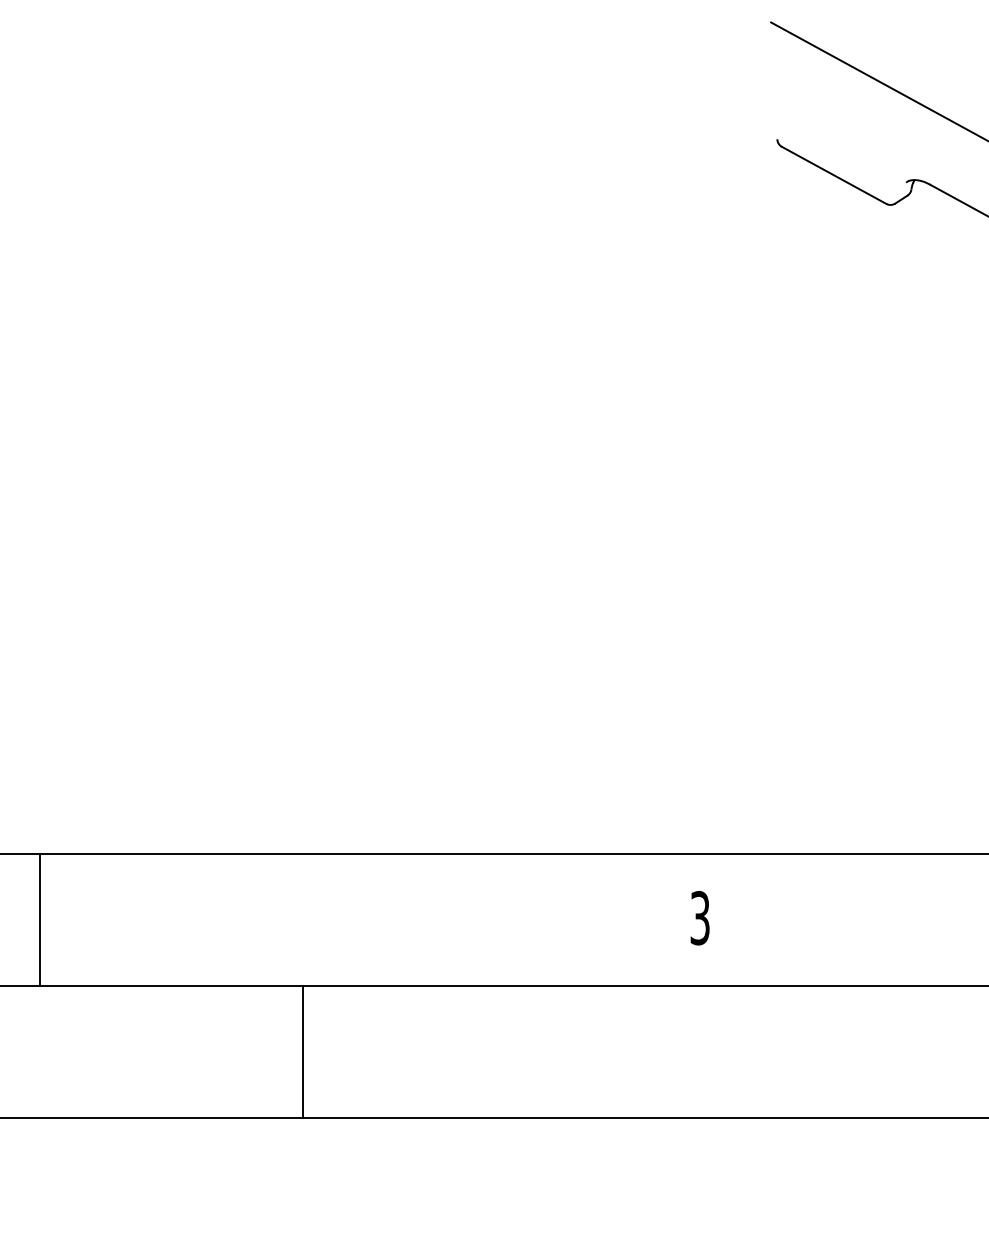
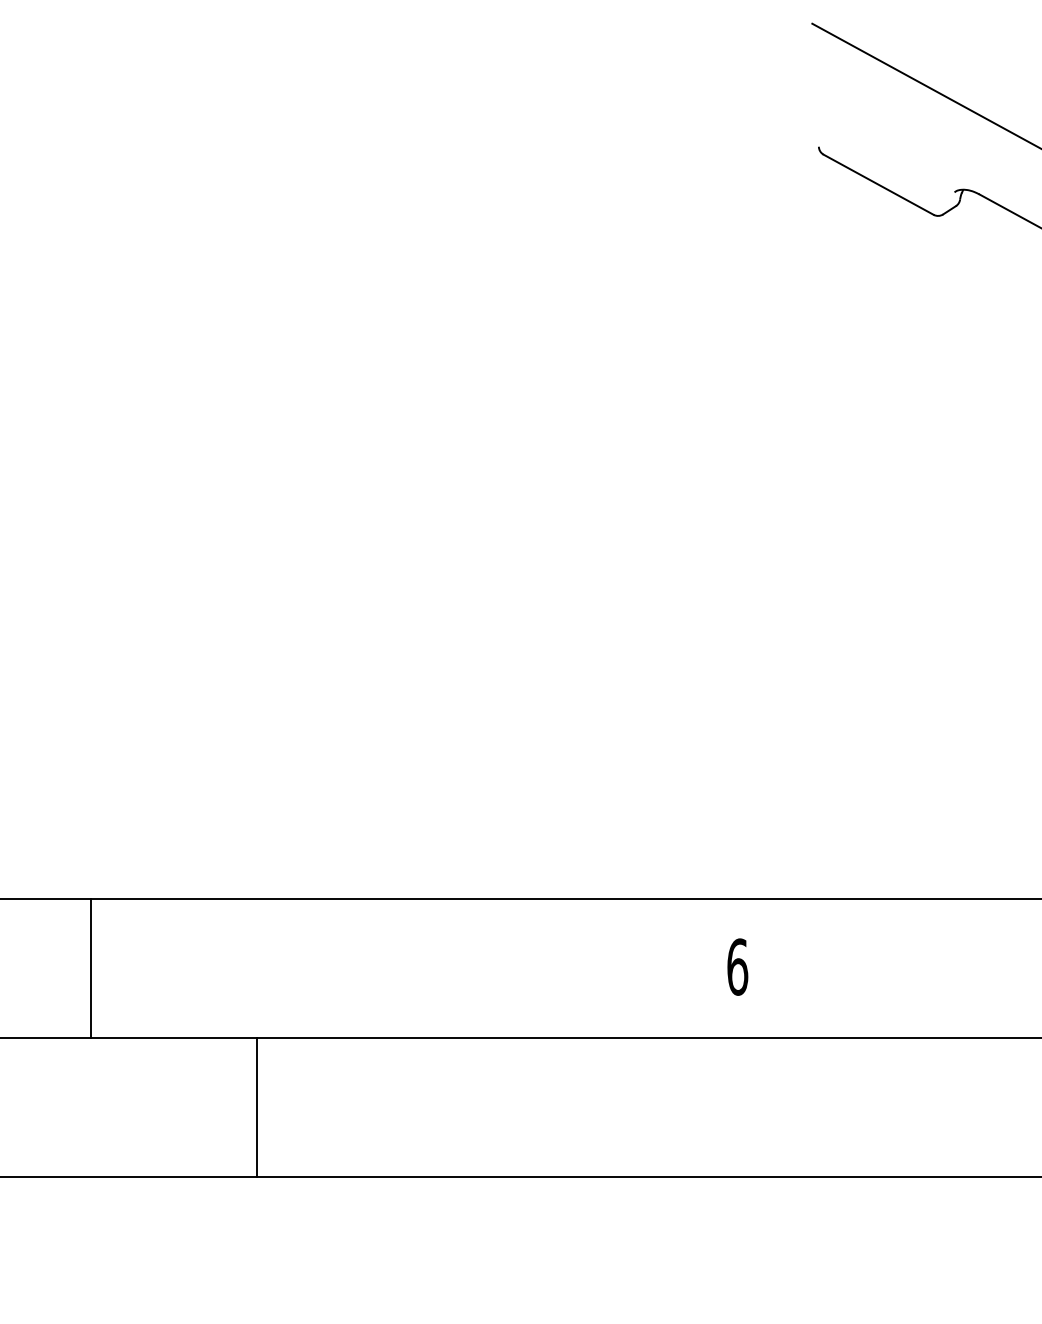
text: (700, 917) -> (737, 966), 3 -> 6
line: (40, 919) -> (91, 968), moved
line: (303, 1051) -> (256, 1107), moved

